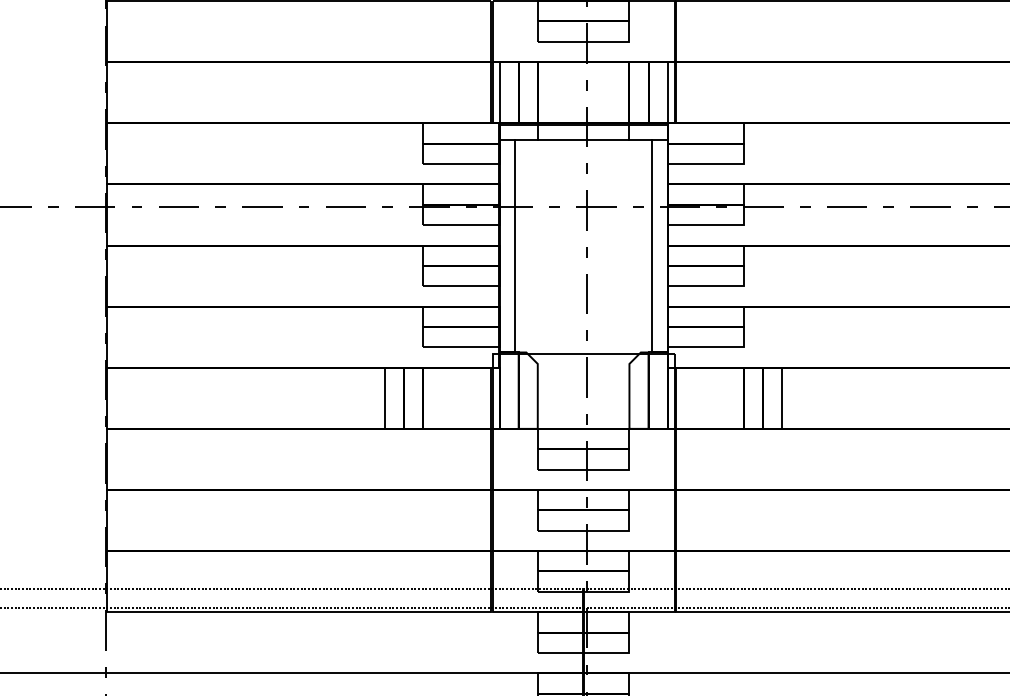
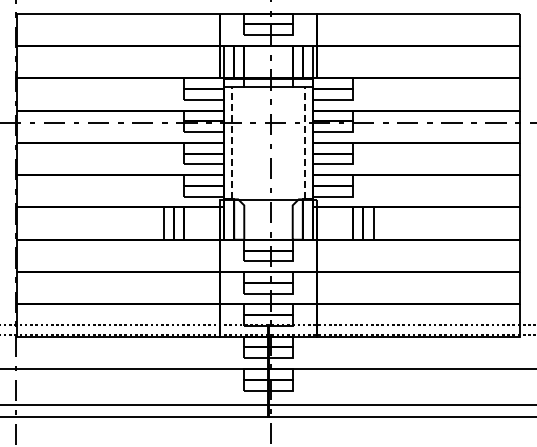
line: (515, 244) -> (232, 142), solid -> dashed
line: (651, 244) -> (304, 142), solid -> dashed

